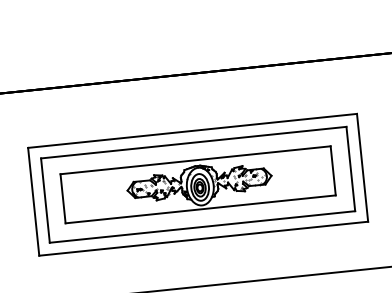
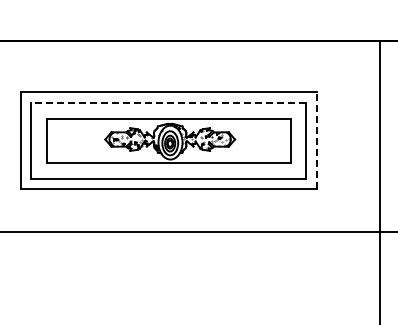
line: (193, 142) -> (168, 102), solid -> dashed
line: (362, 167) -> (316, 140), solid -> dashed

